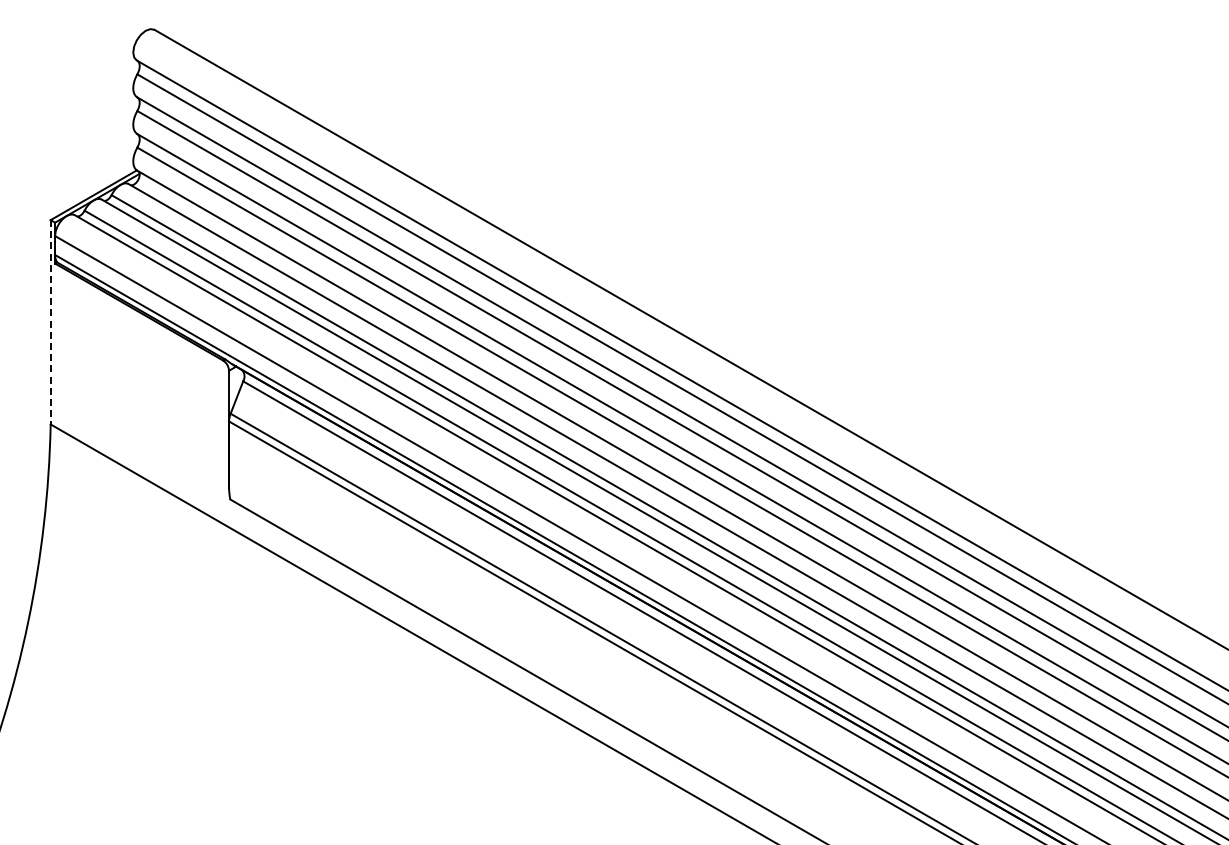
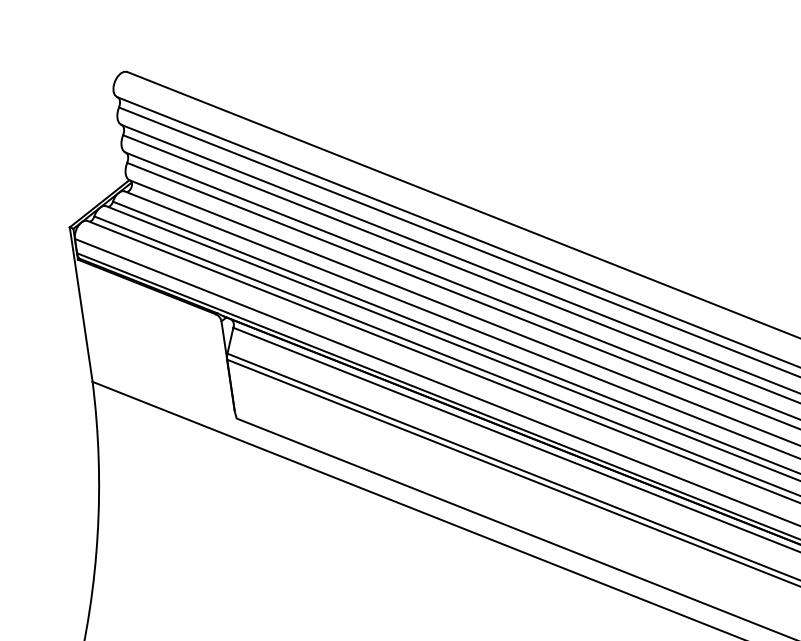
line: (50, 322) -> (81, 304), dashed -> solid

